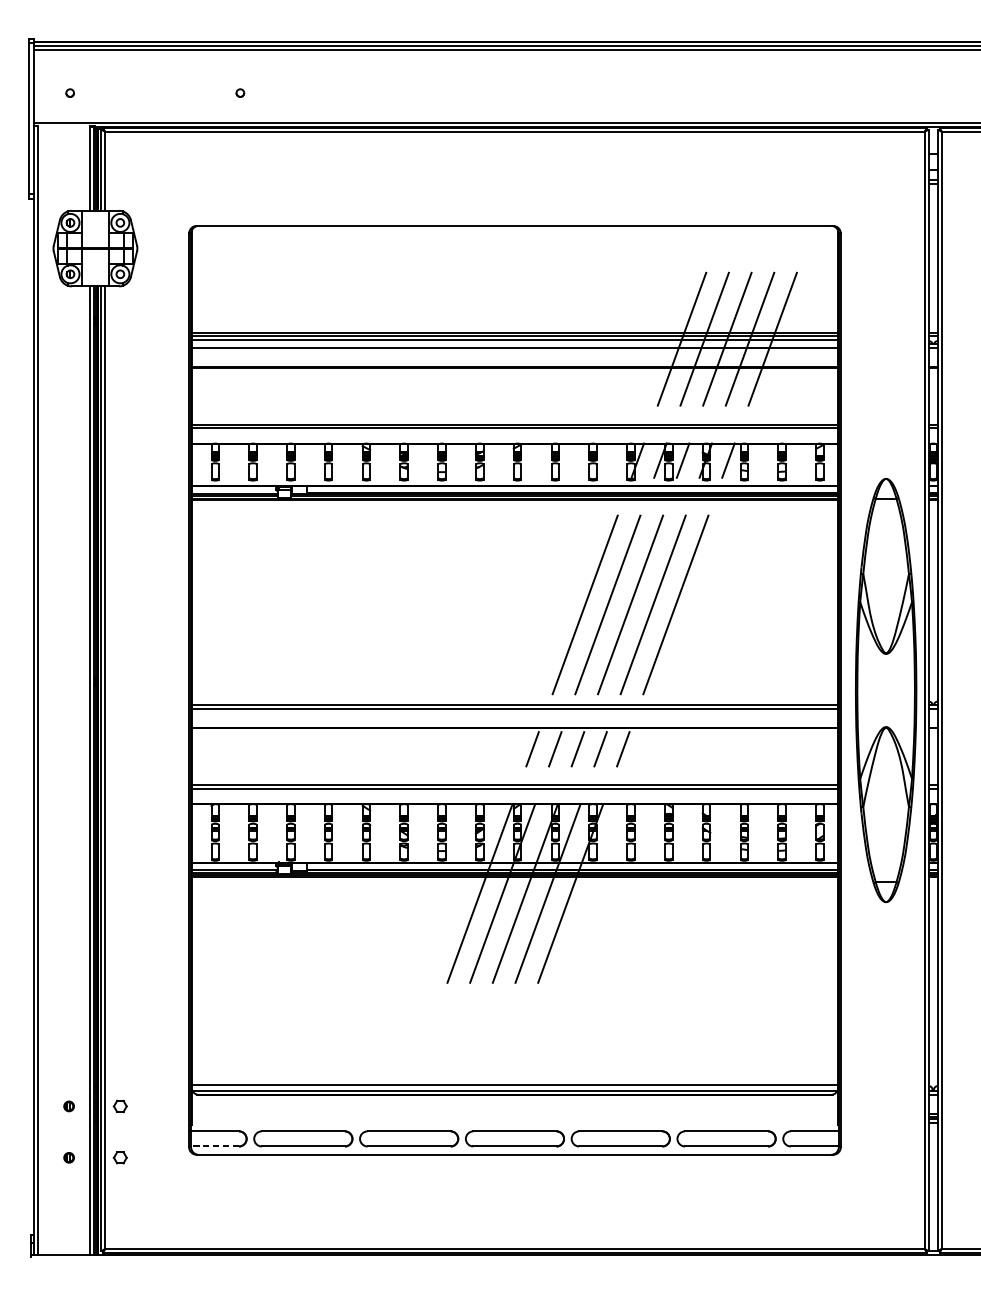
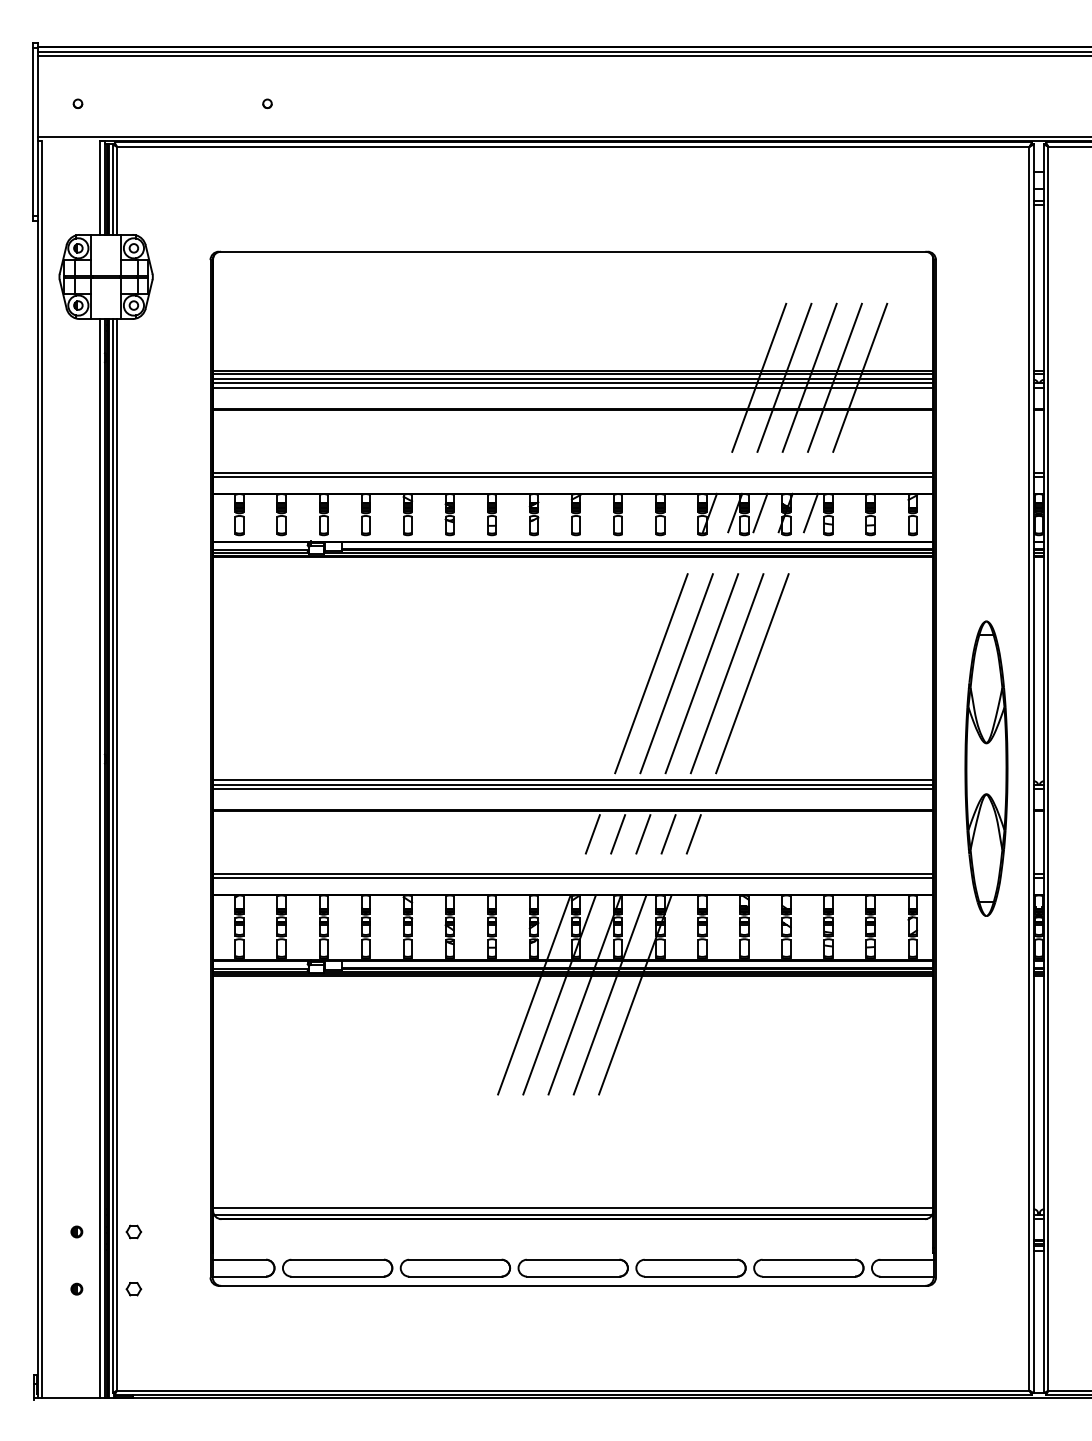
line: (515, 344) -> (573, 383), added
part: (886, 690) -> (986, 768), size x0.62
line: (515, 700) -> (573, 780), added
line: (215, 1146) -> (239, 1276), dashed -> solid

